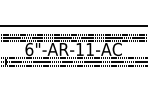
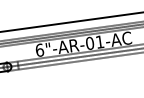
text: (79, 48) -> (89, 42), 6"-AR-11-AC -> 6"-AR-01-AC

